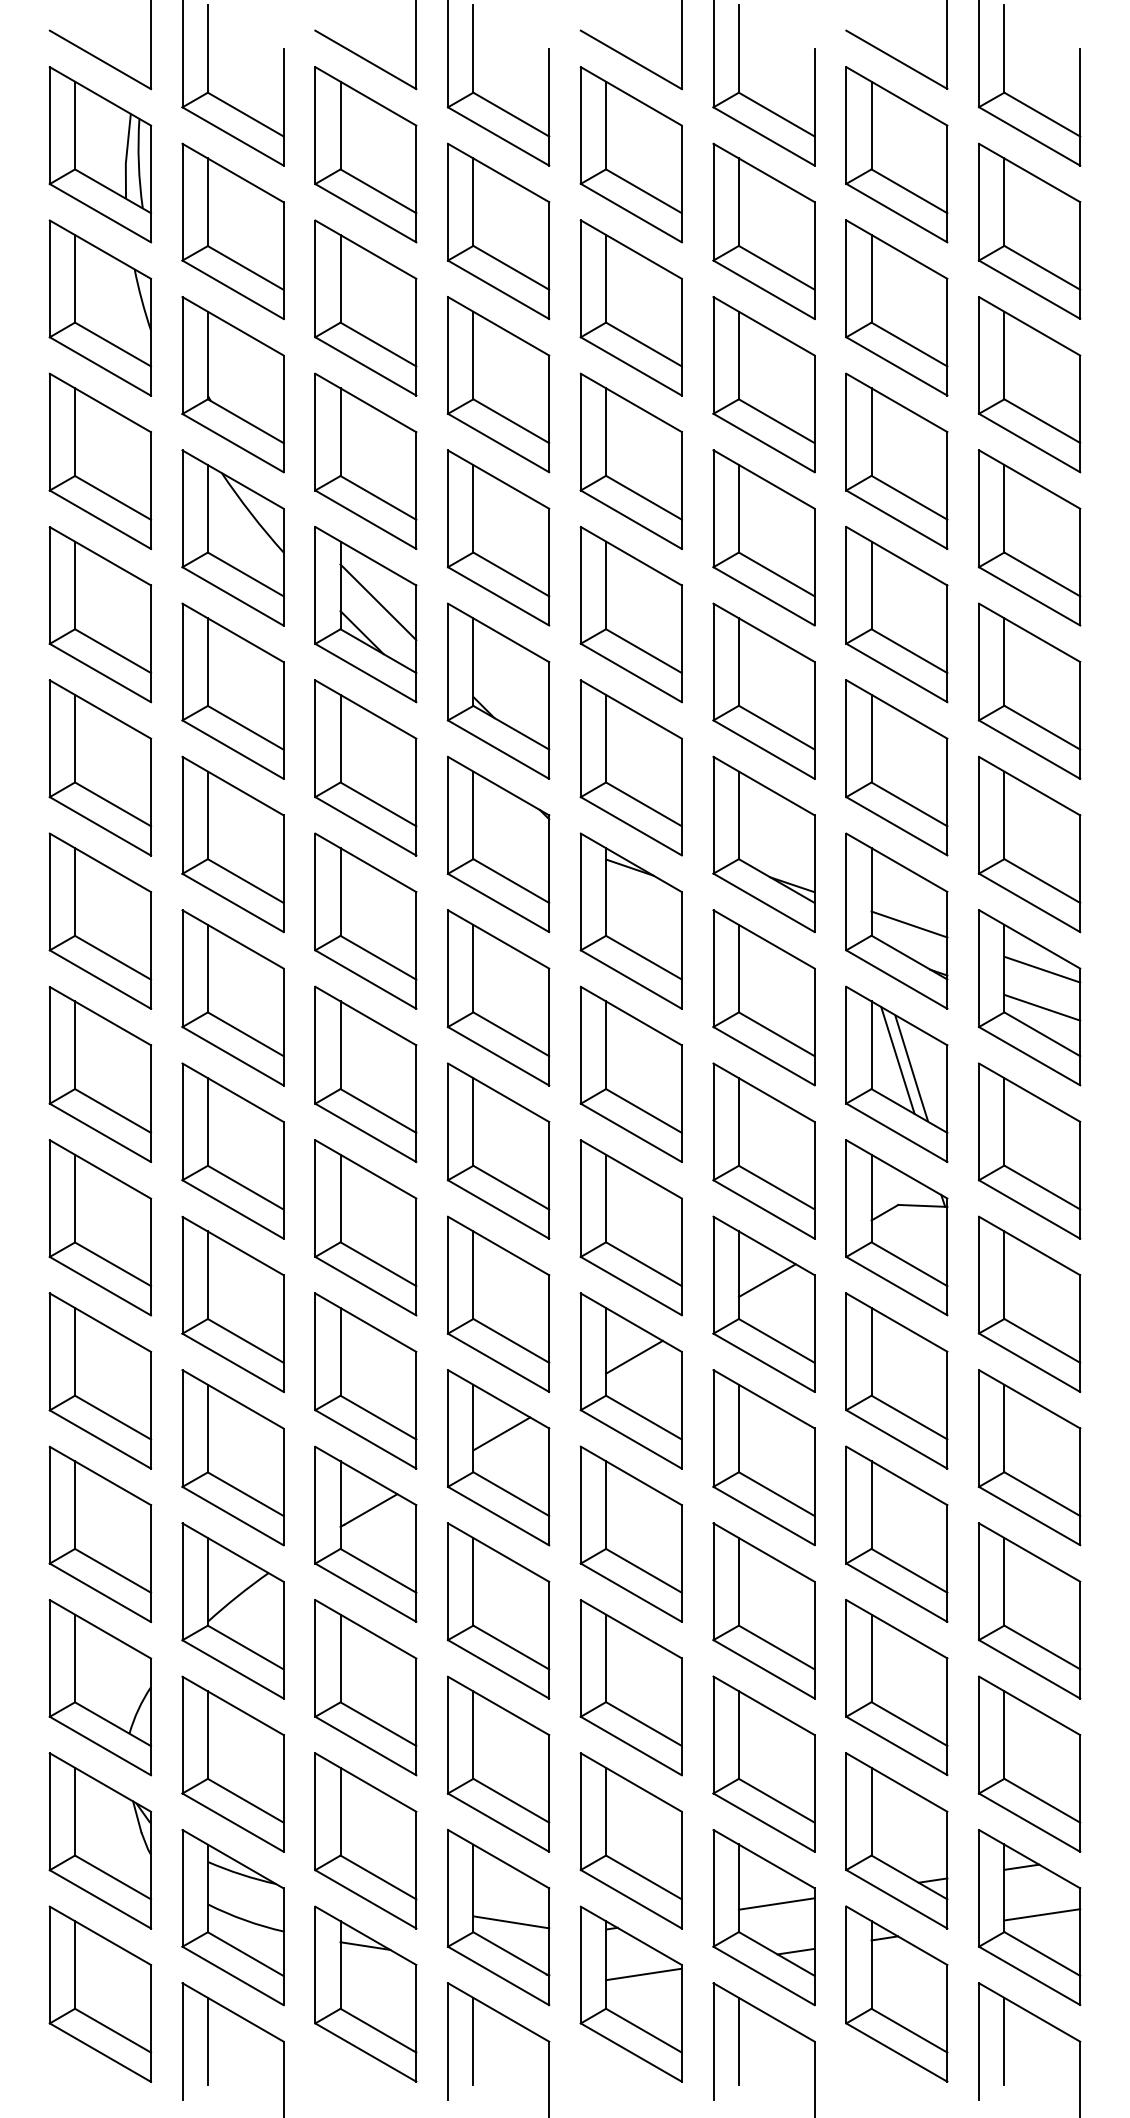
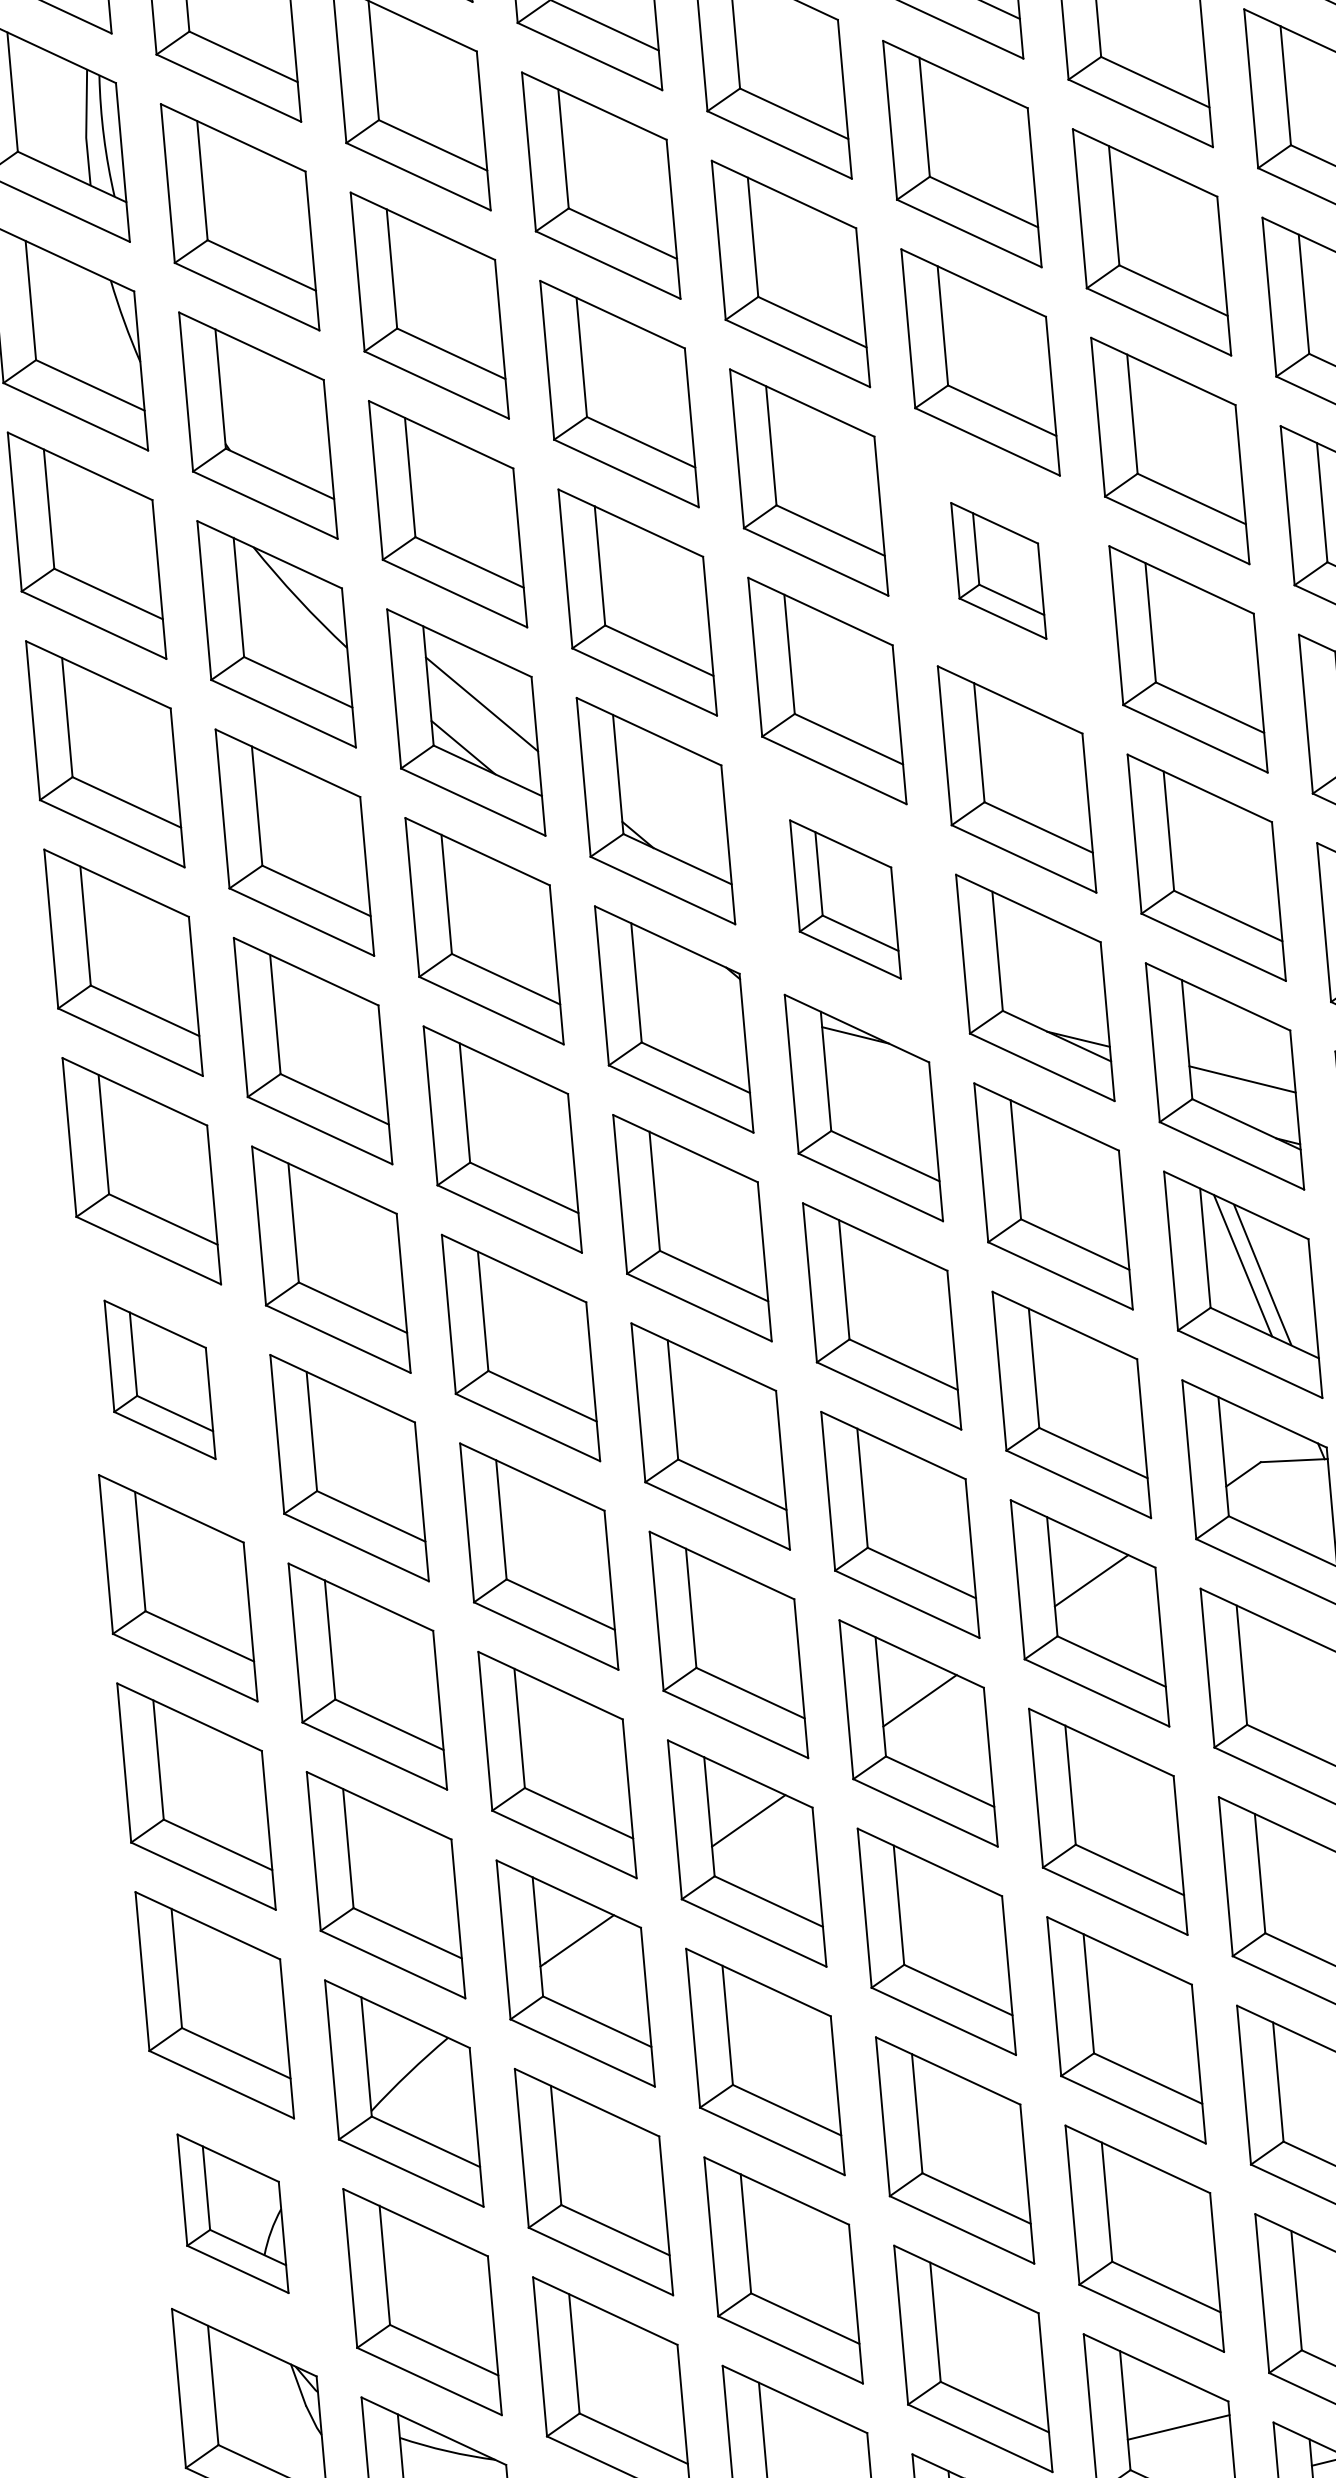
part: (763, 537) -> (997, 570), size x0.6
part: (630, 767) -> (844, 899), size x0.7
part: (100, 1074) -> (160, 1379), size x0.7
part: (100, 1687) -> (233, 2213), size x0.7

